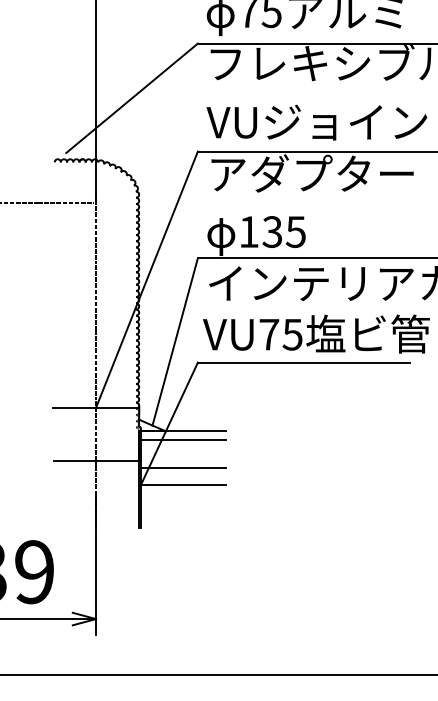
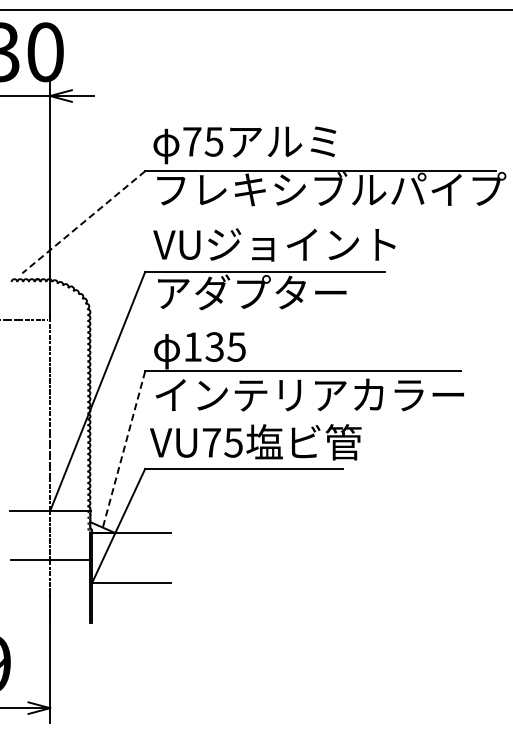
line: (131, 98) -> (83, 222), solid -> dashed
line: (175, 341) -> (124, 449), solid -> dashed
line: (183, 440) -> (131, 541), removed
line: (183, 468) -> (131, 567), removed

